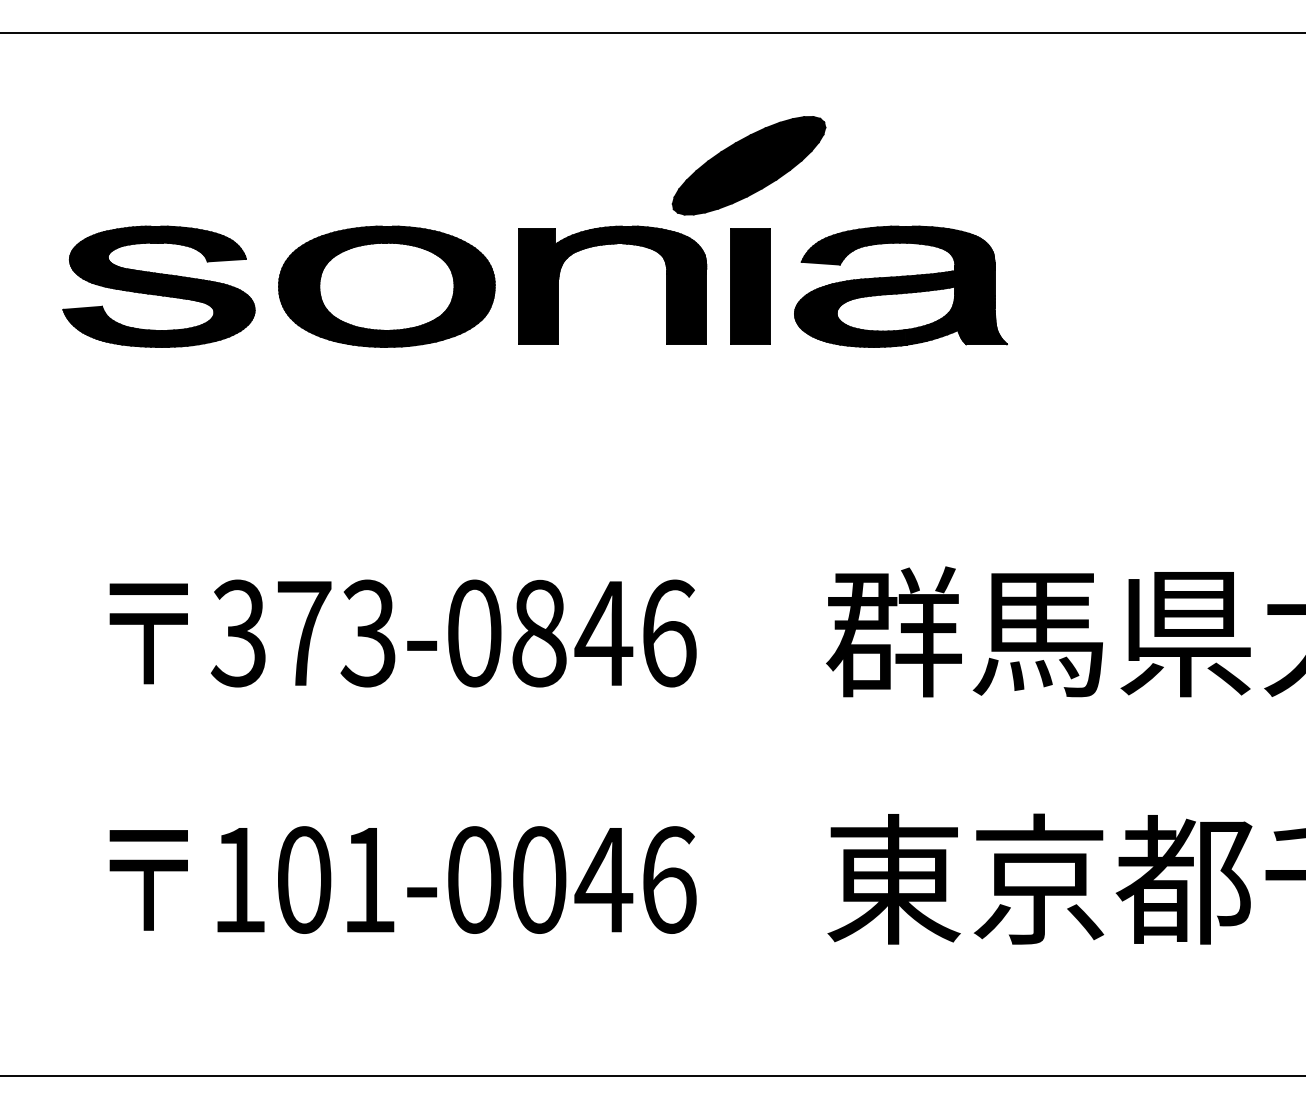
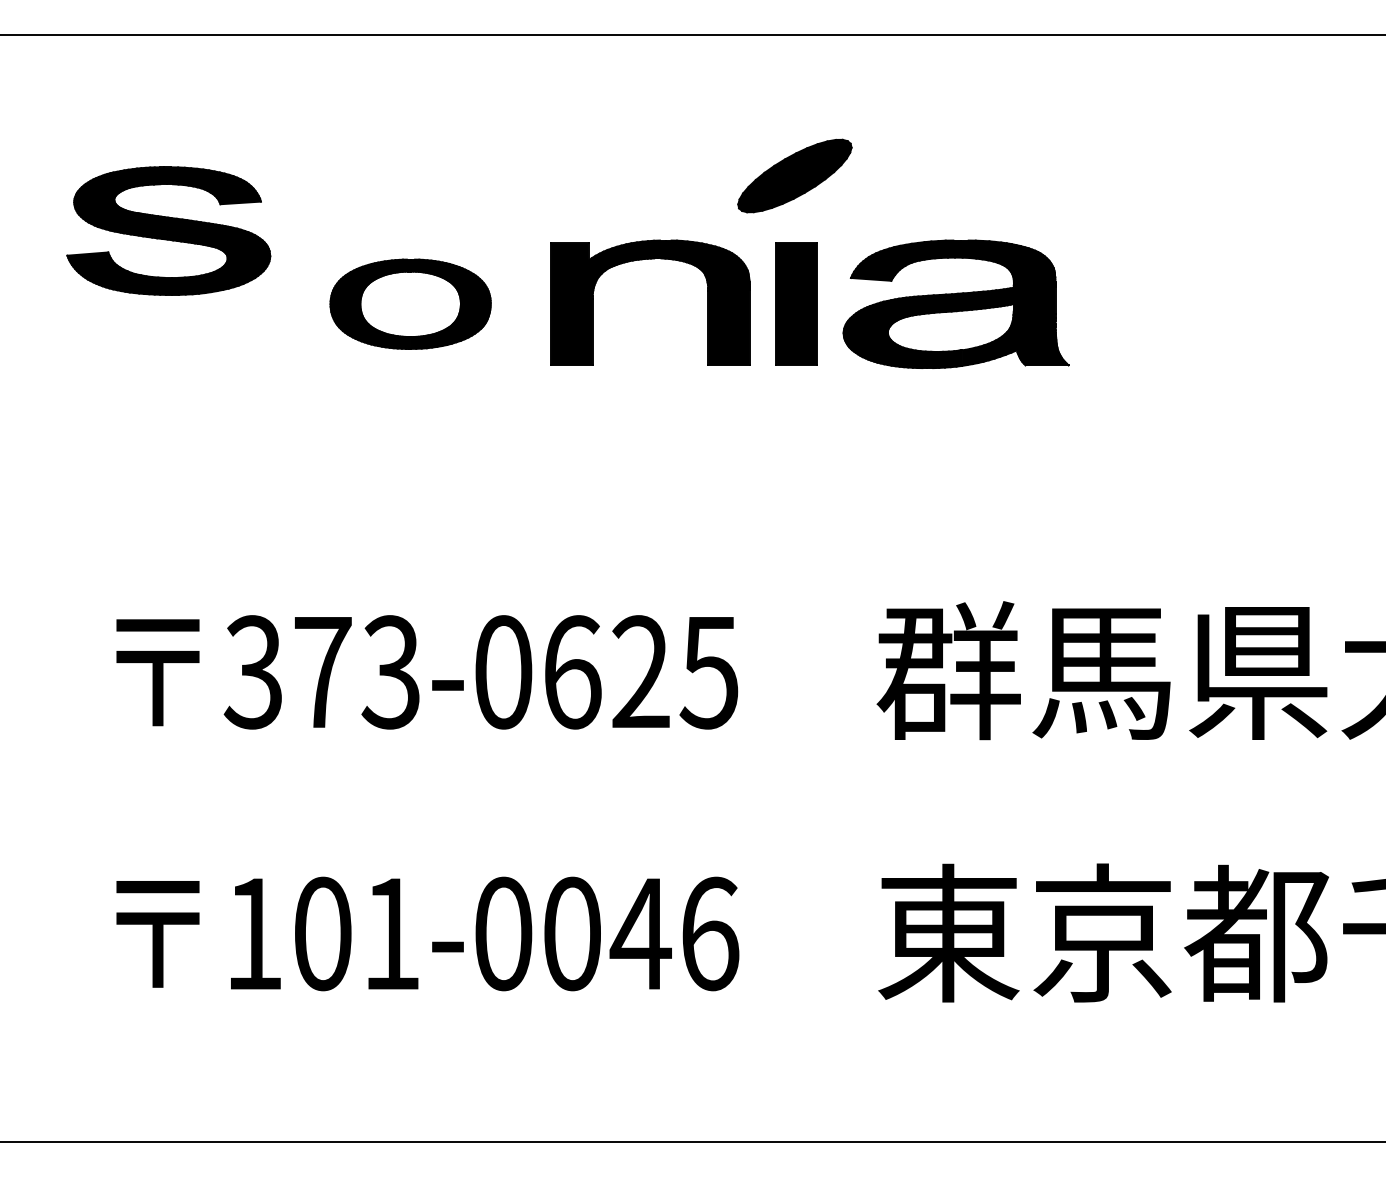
part: (748, 165) -> (794, 175), size x0.7
part: (158, 286) -> (168, 230), moved
part: (386, 286) -> (410, 304), size x0.7
text: (604, 633) -> (641, 672), 373-0846 -> 373-0625

